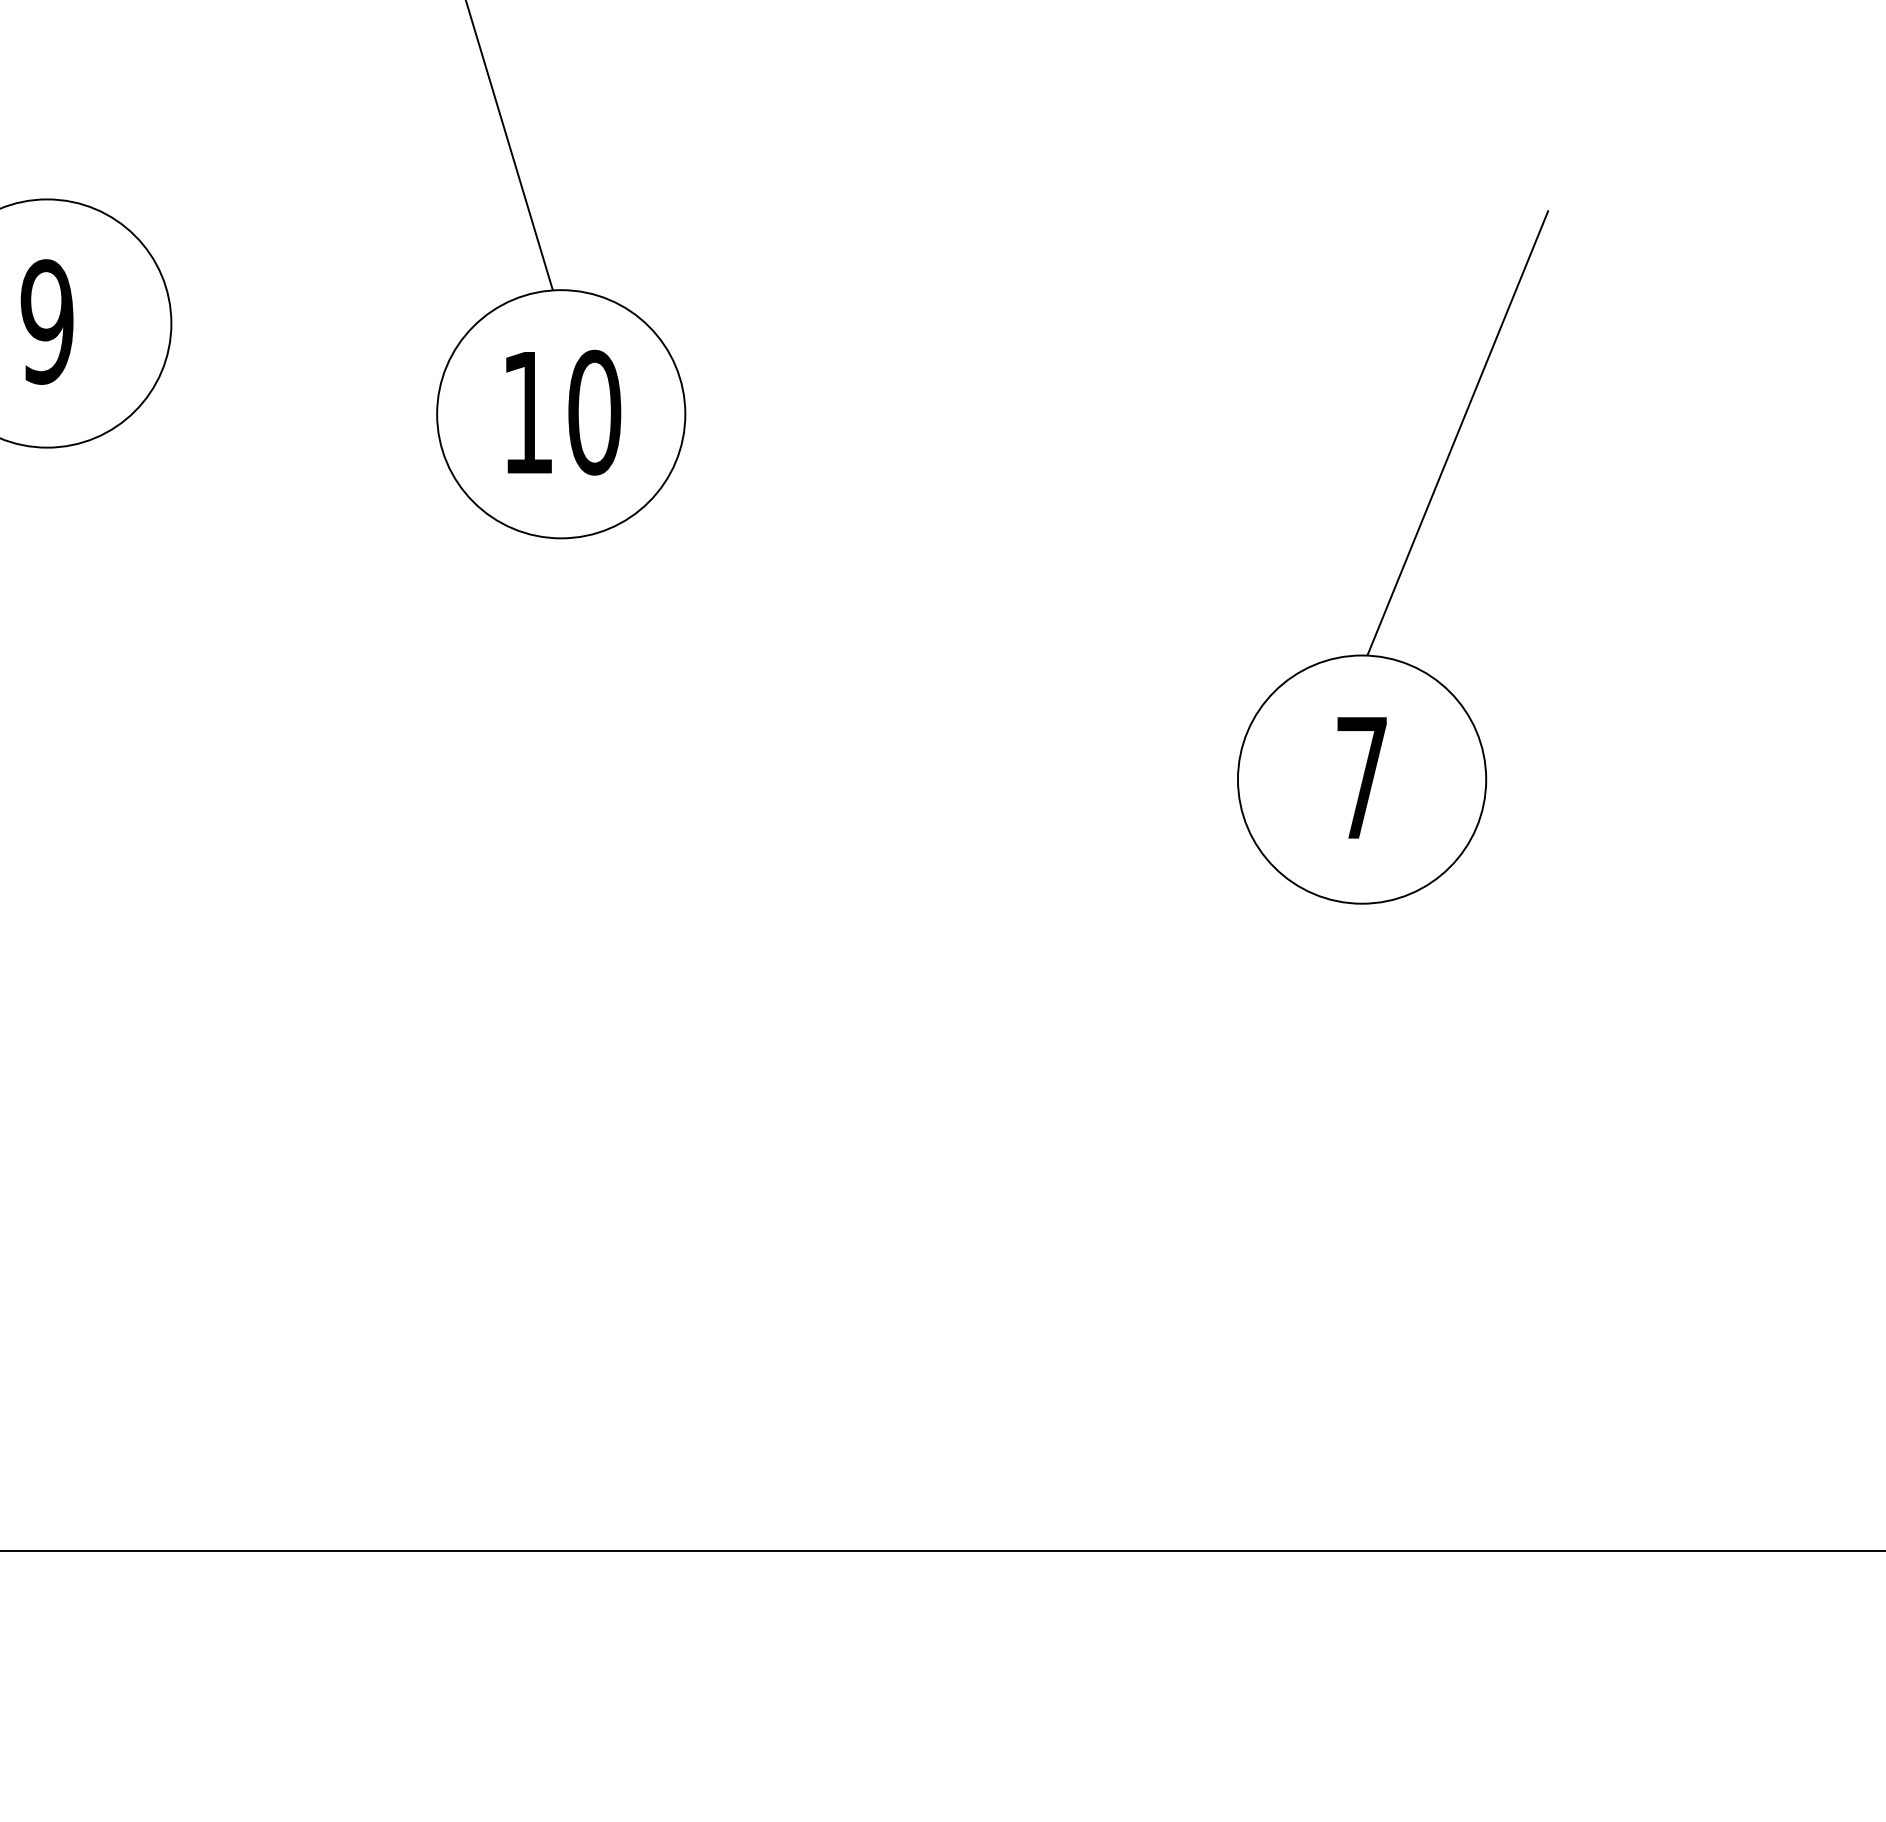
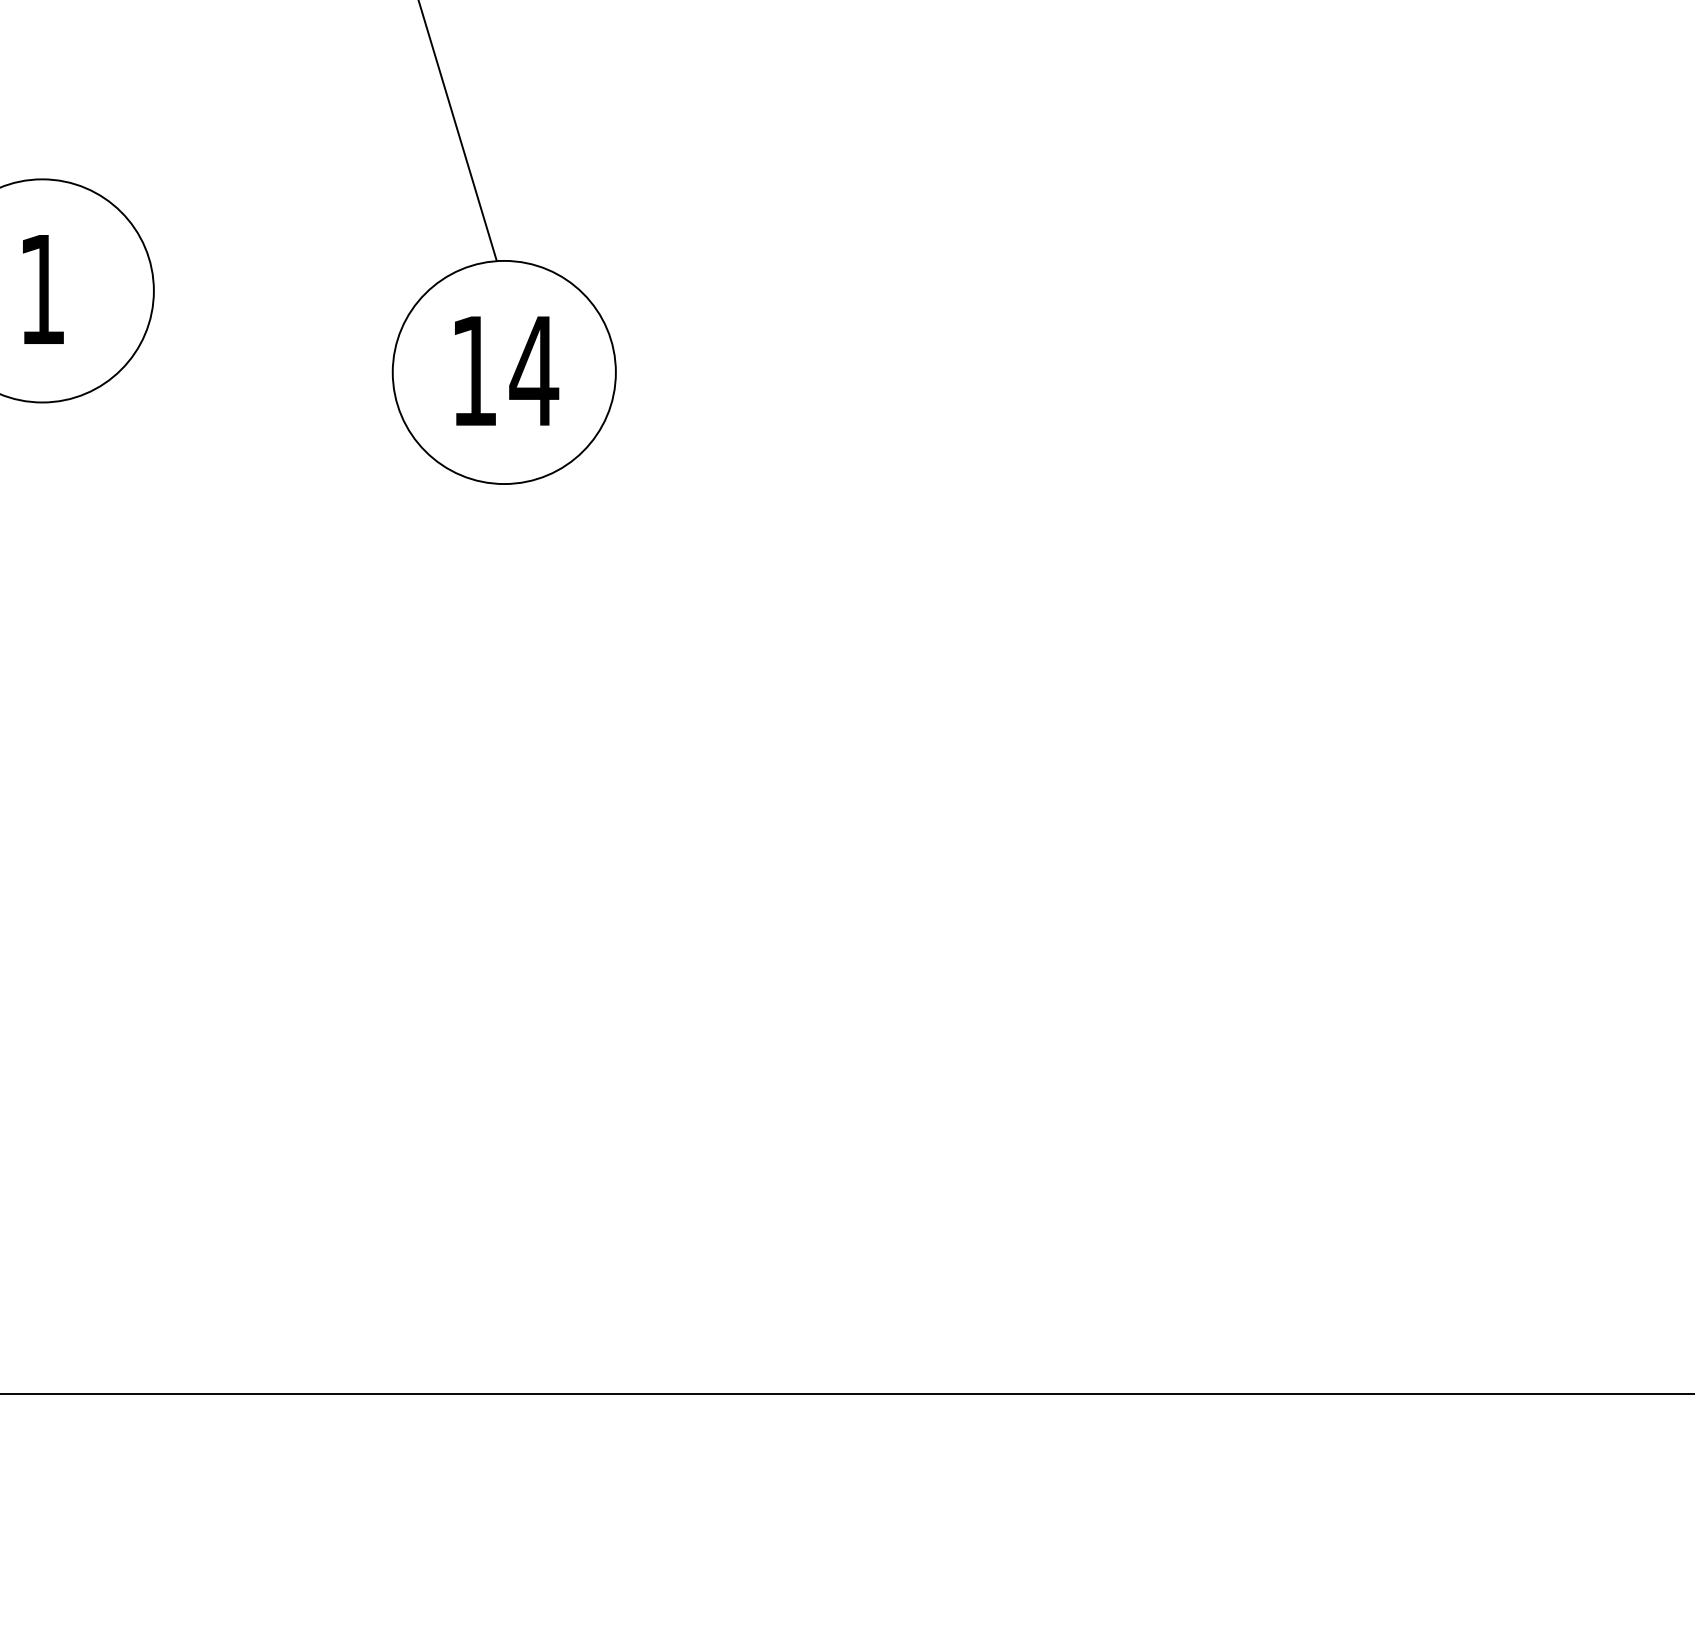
text: (46, 321) -> (41, 289), 9 -> 1
text: (594, 412) -> (534, 370), 10 -> 14
part: (1403, 563) -> (1261, 506), removed

